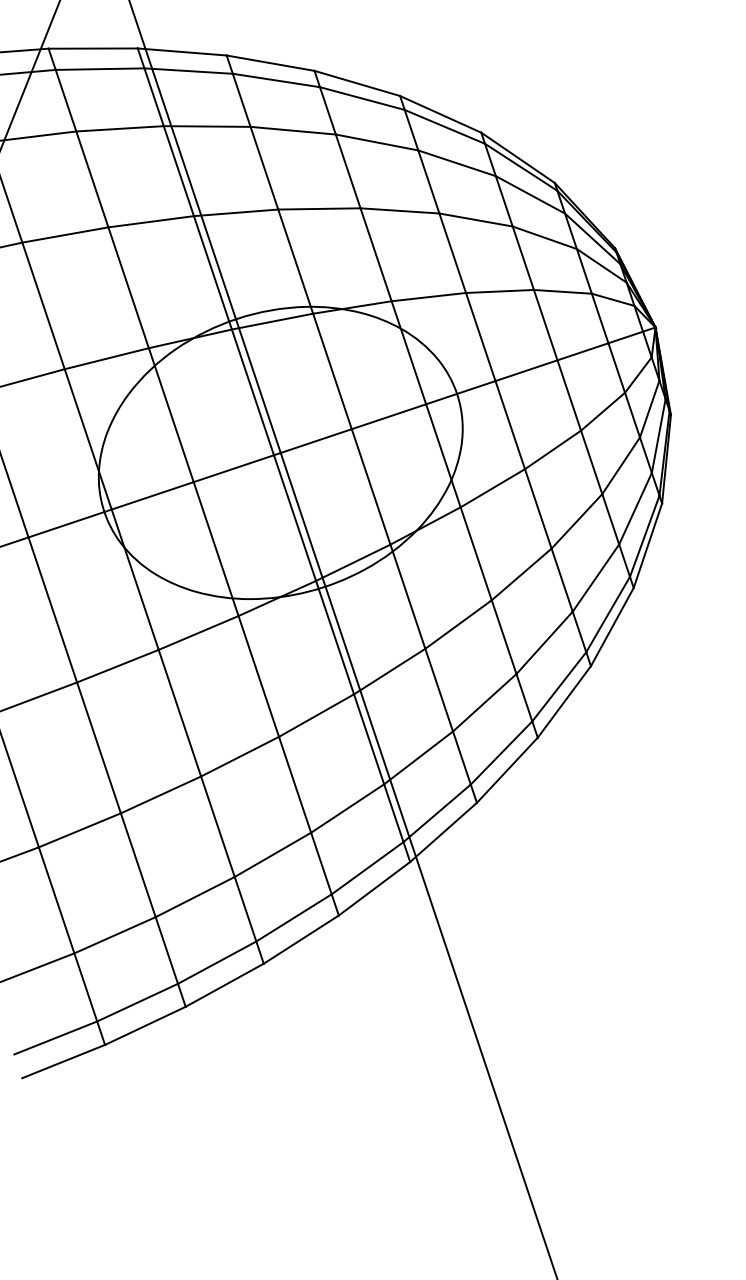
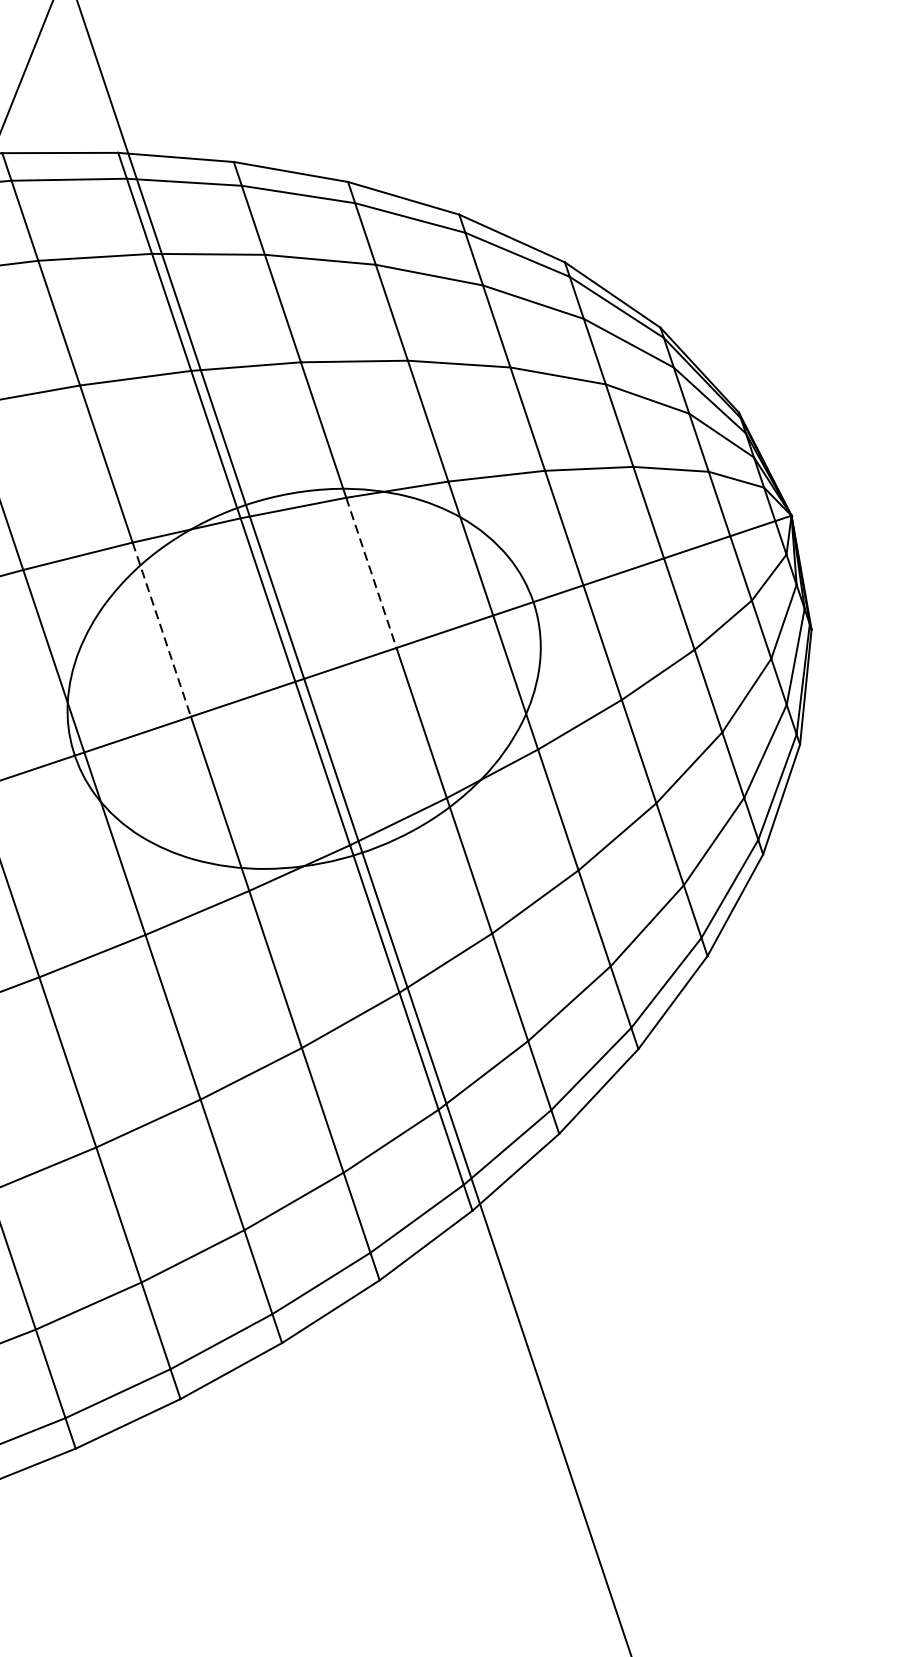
line: (332, 371) -> (371, 572), solid -> dashed
line: (171, 415) -> (162, 630), solid -> dashed

